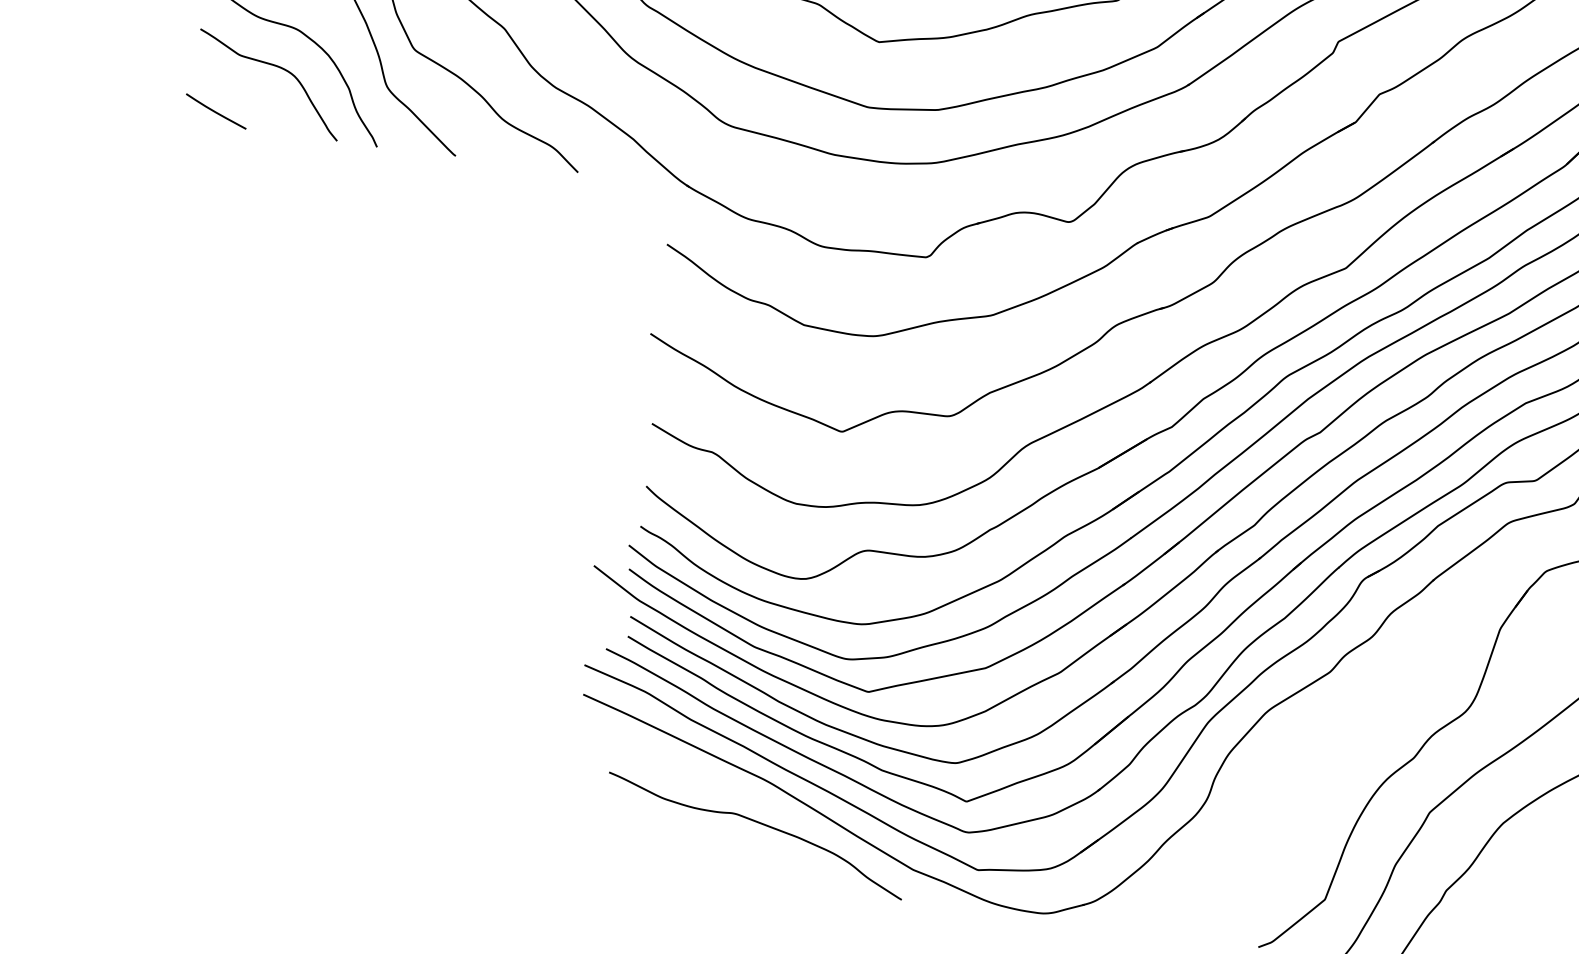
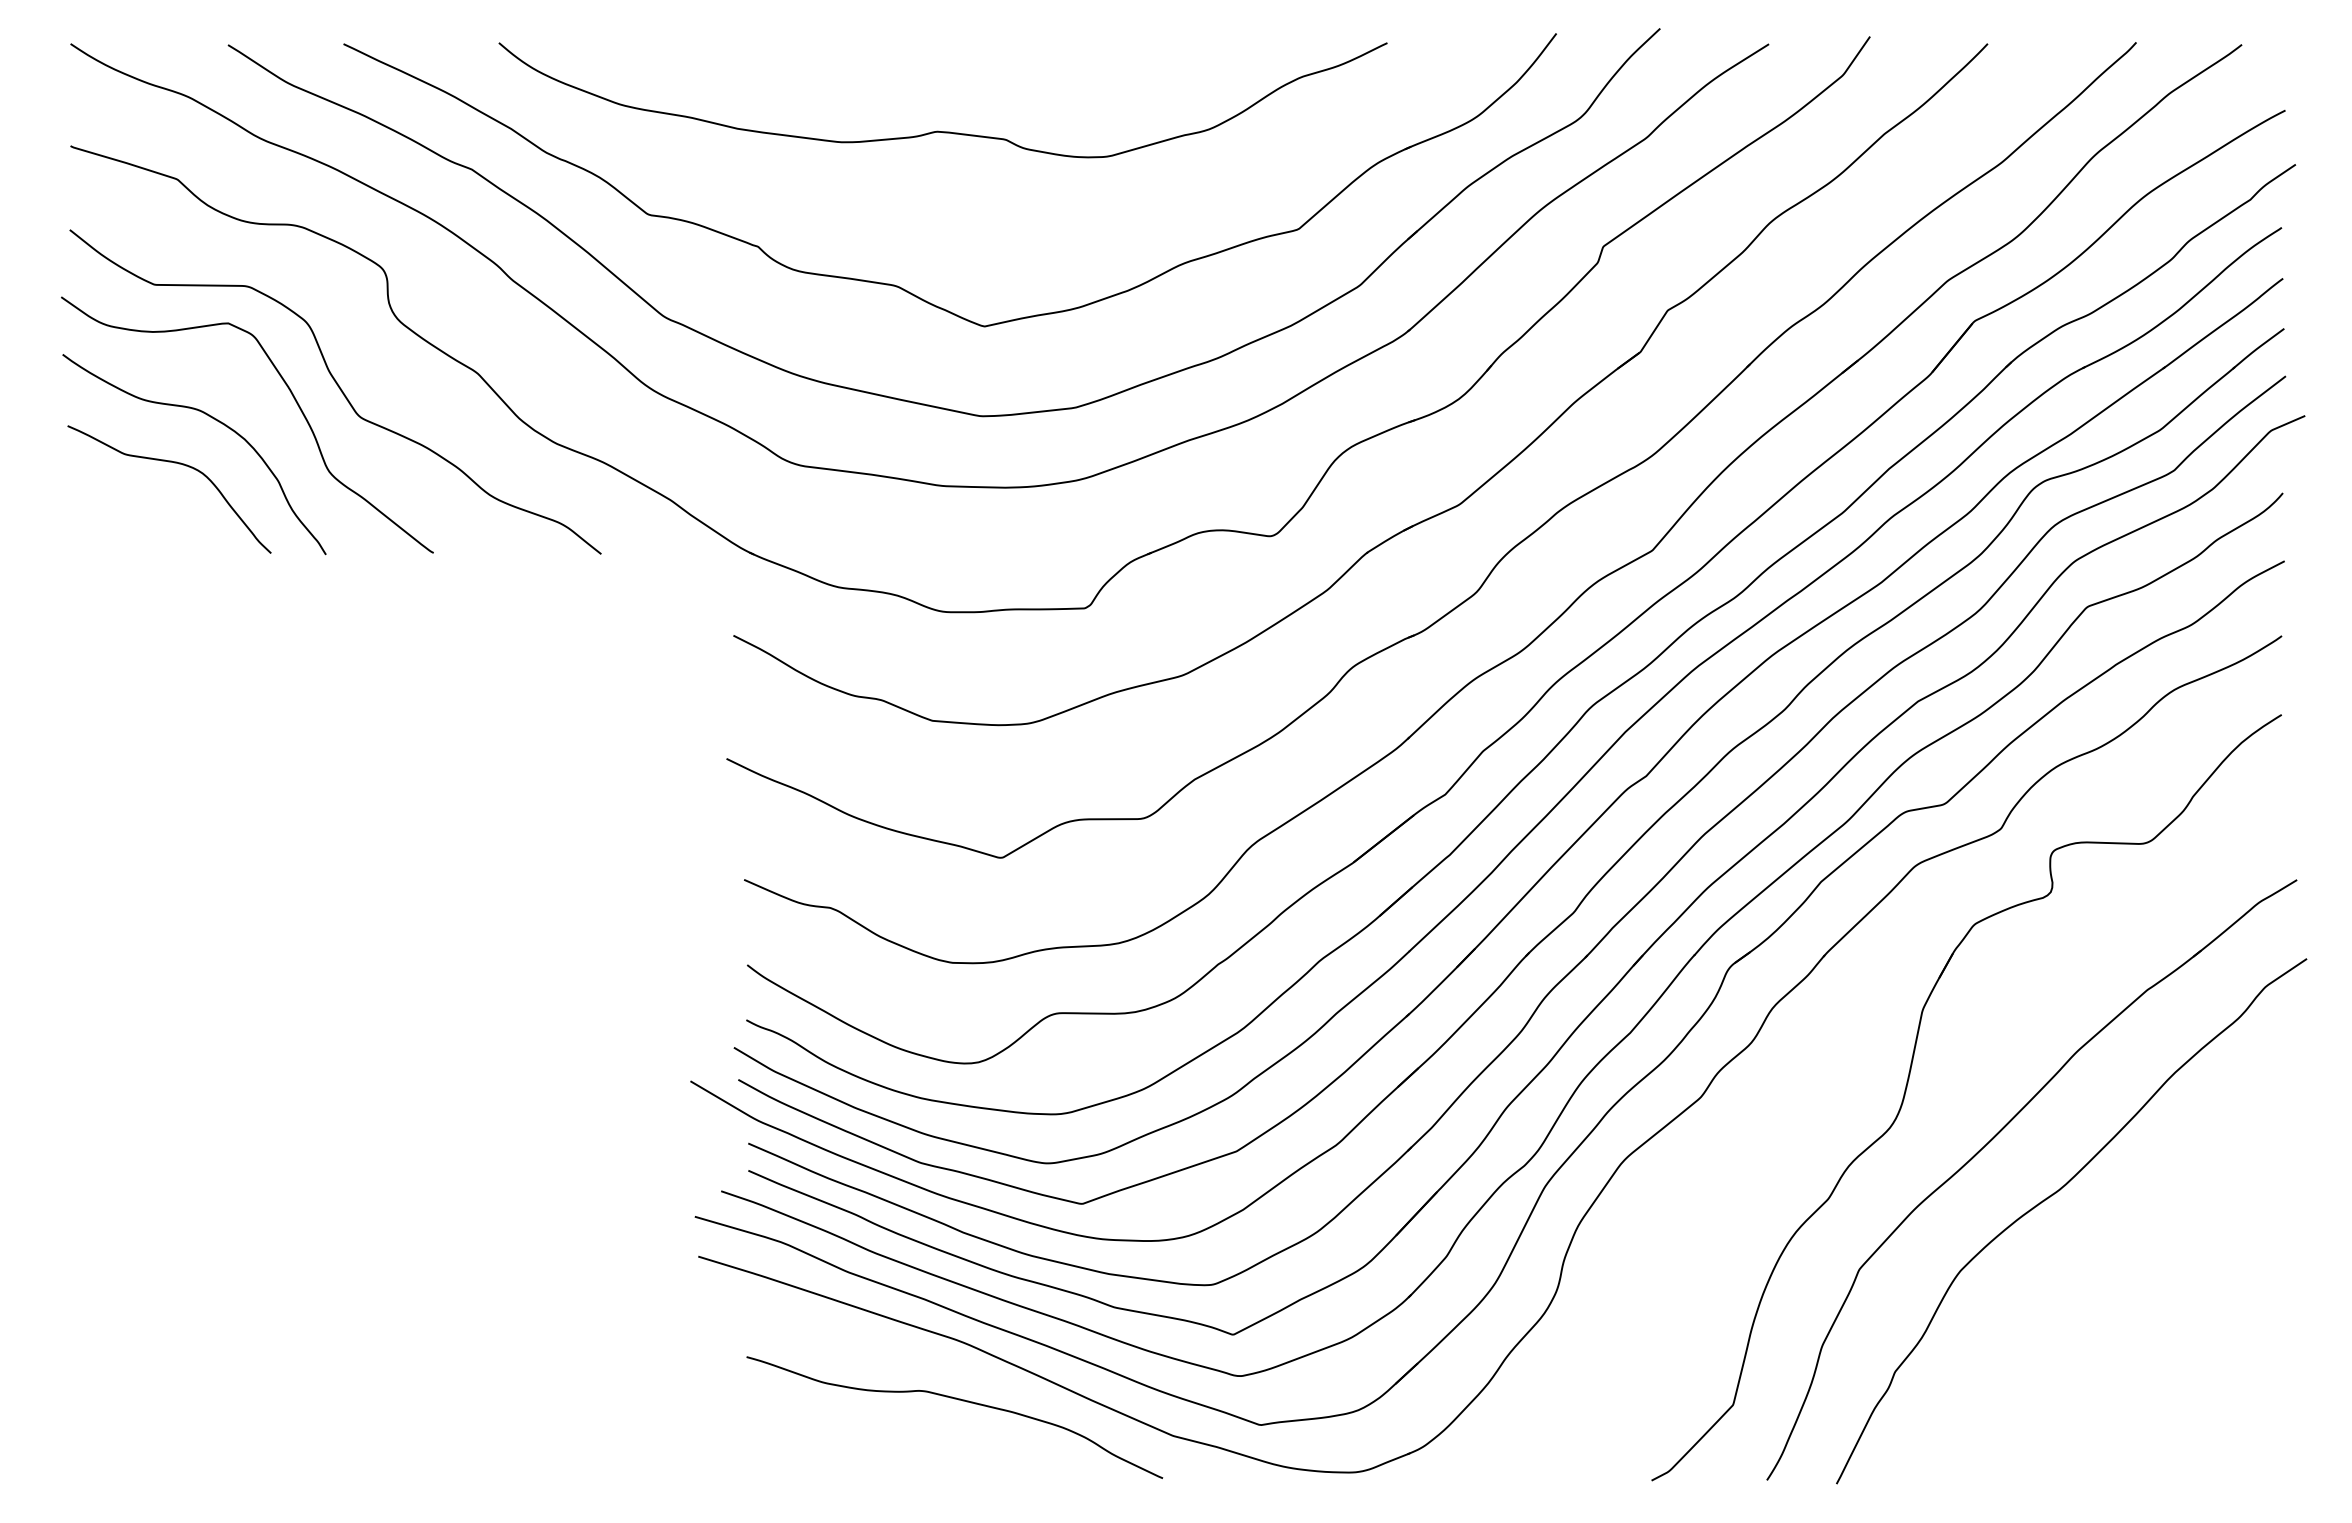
curve: (215, 111) -> (102, 534), removed

